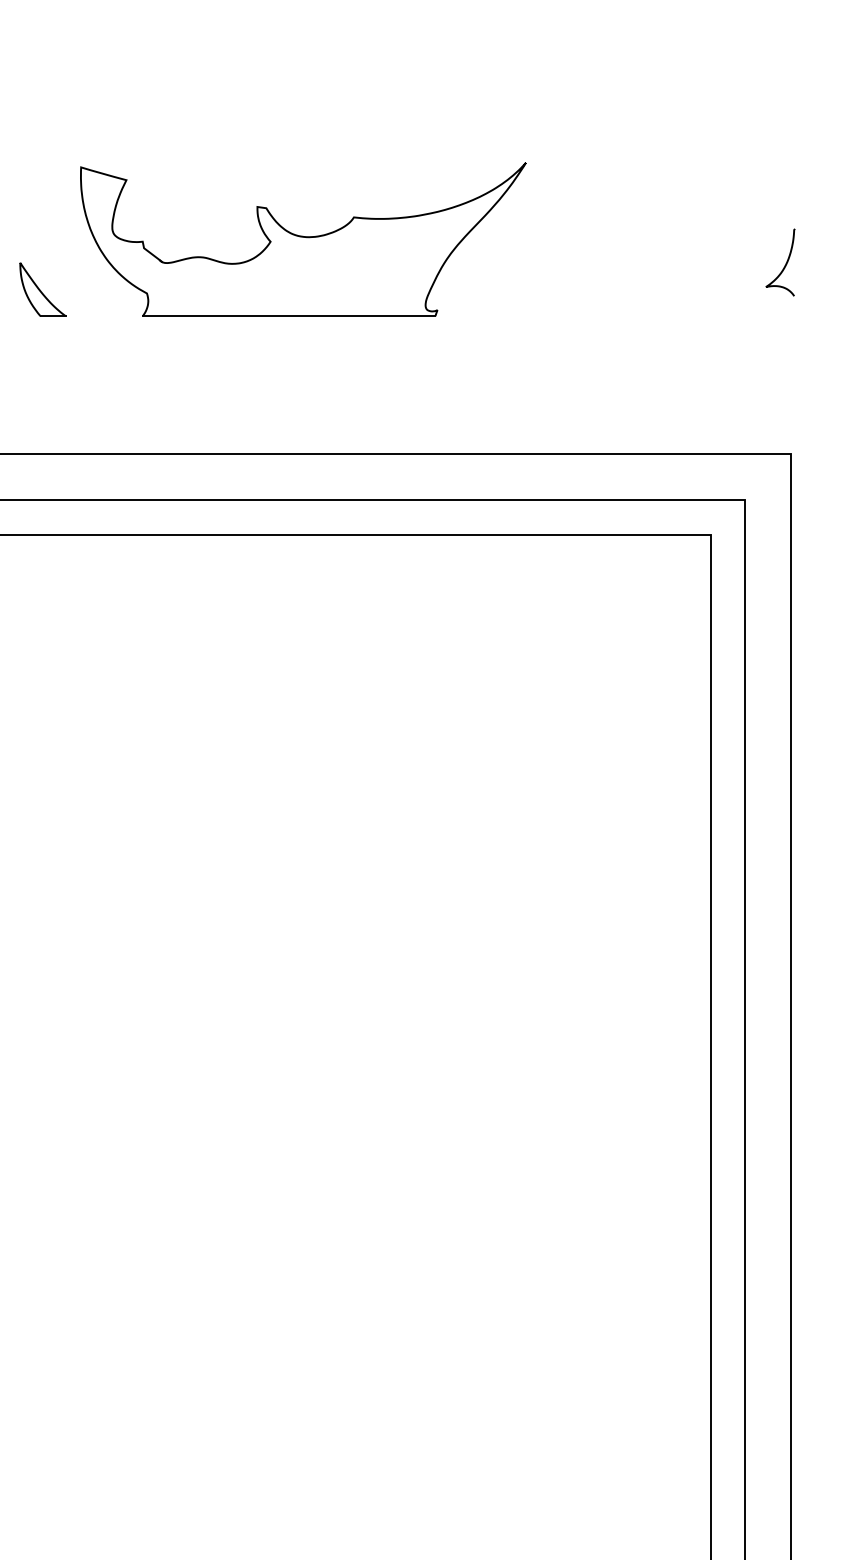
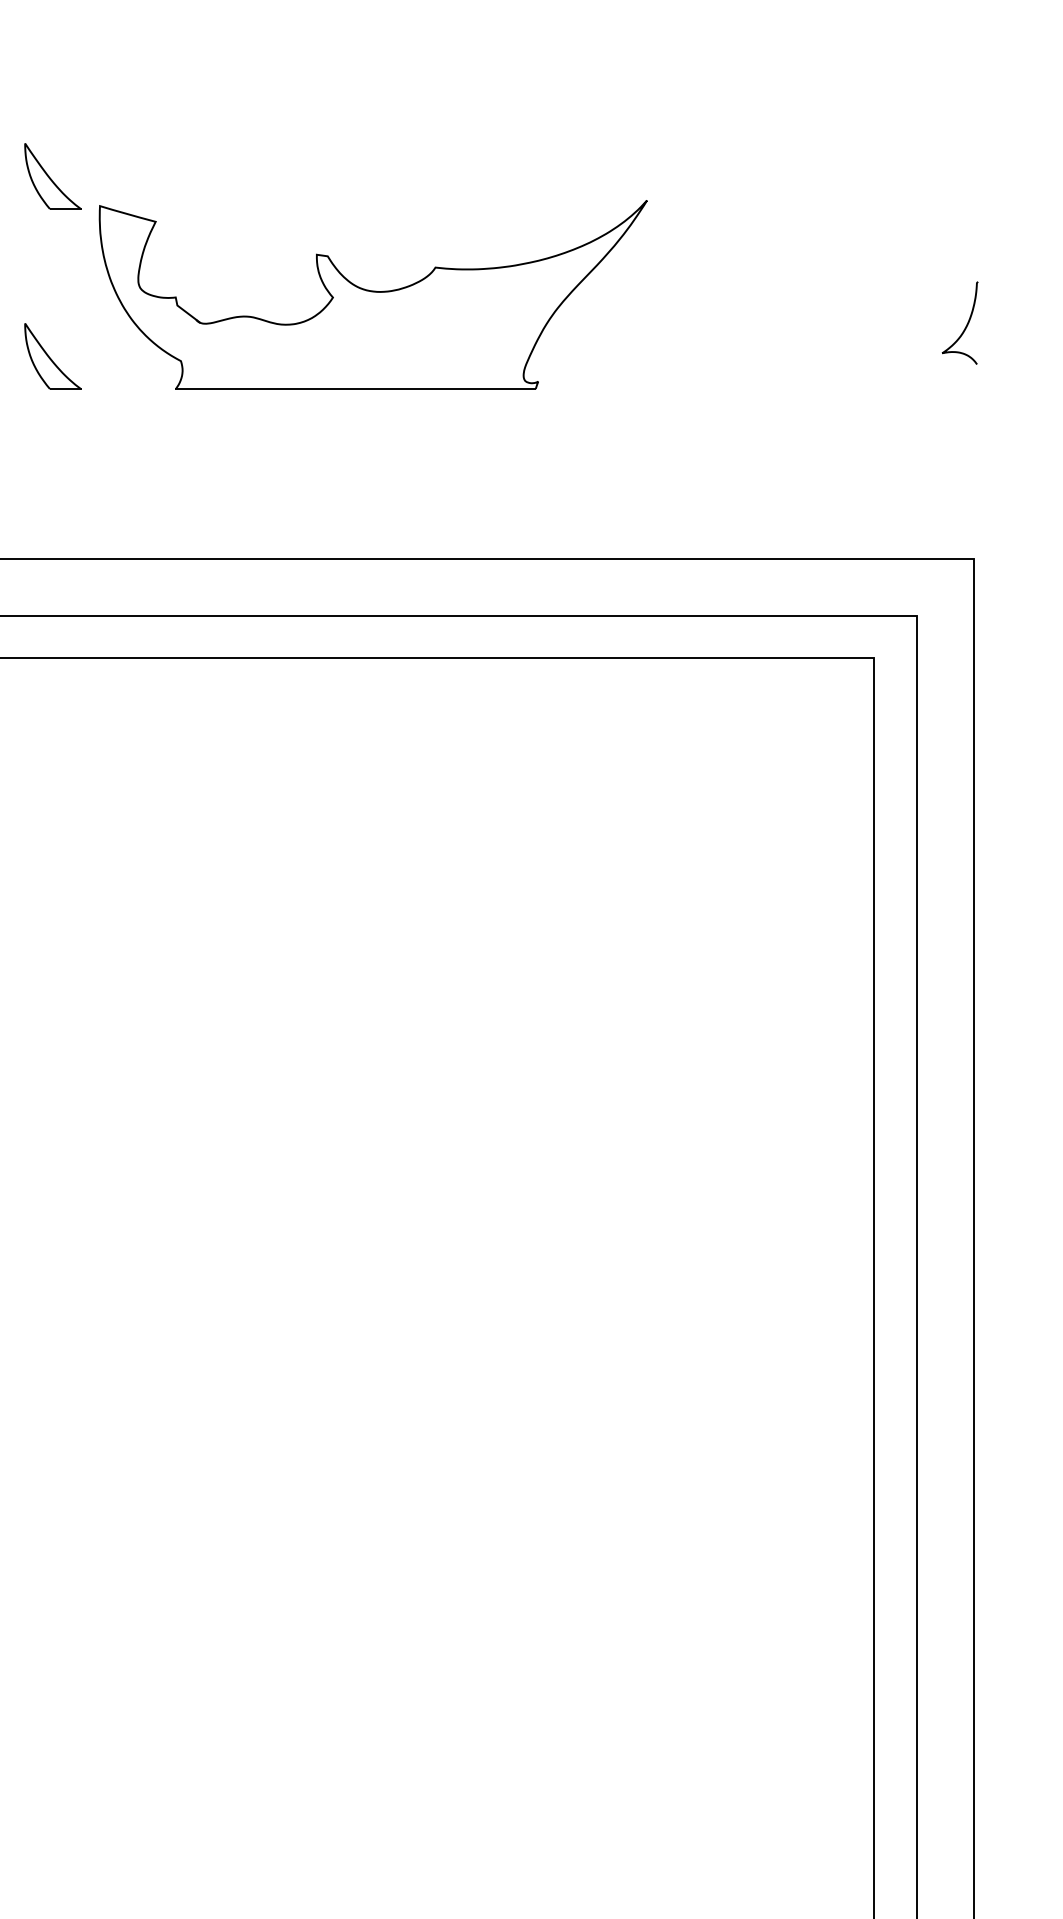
part: (42, 143) -> (52, 176), added

